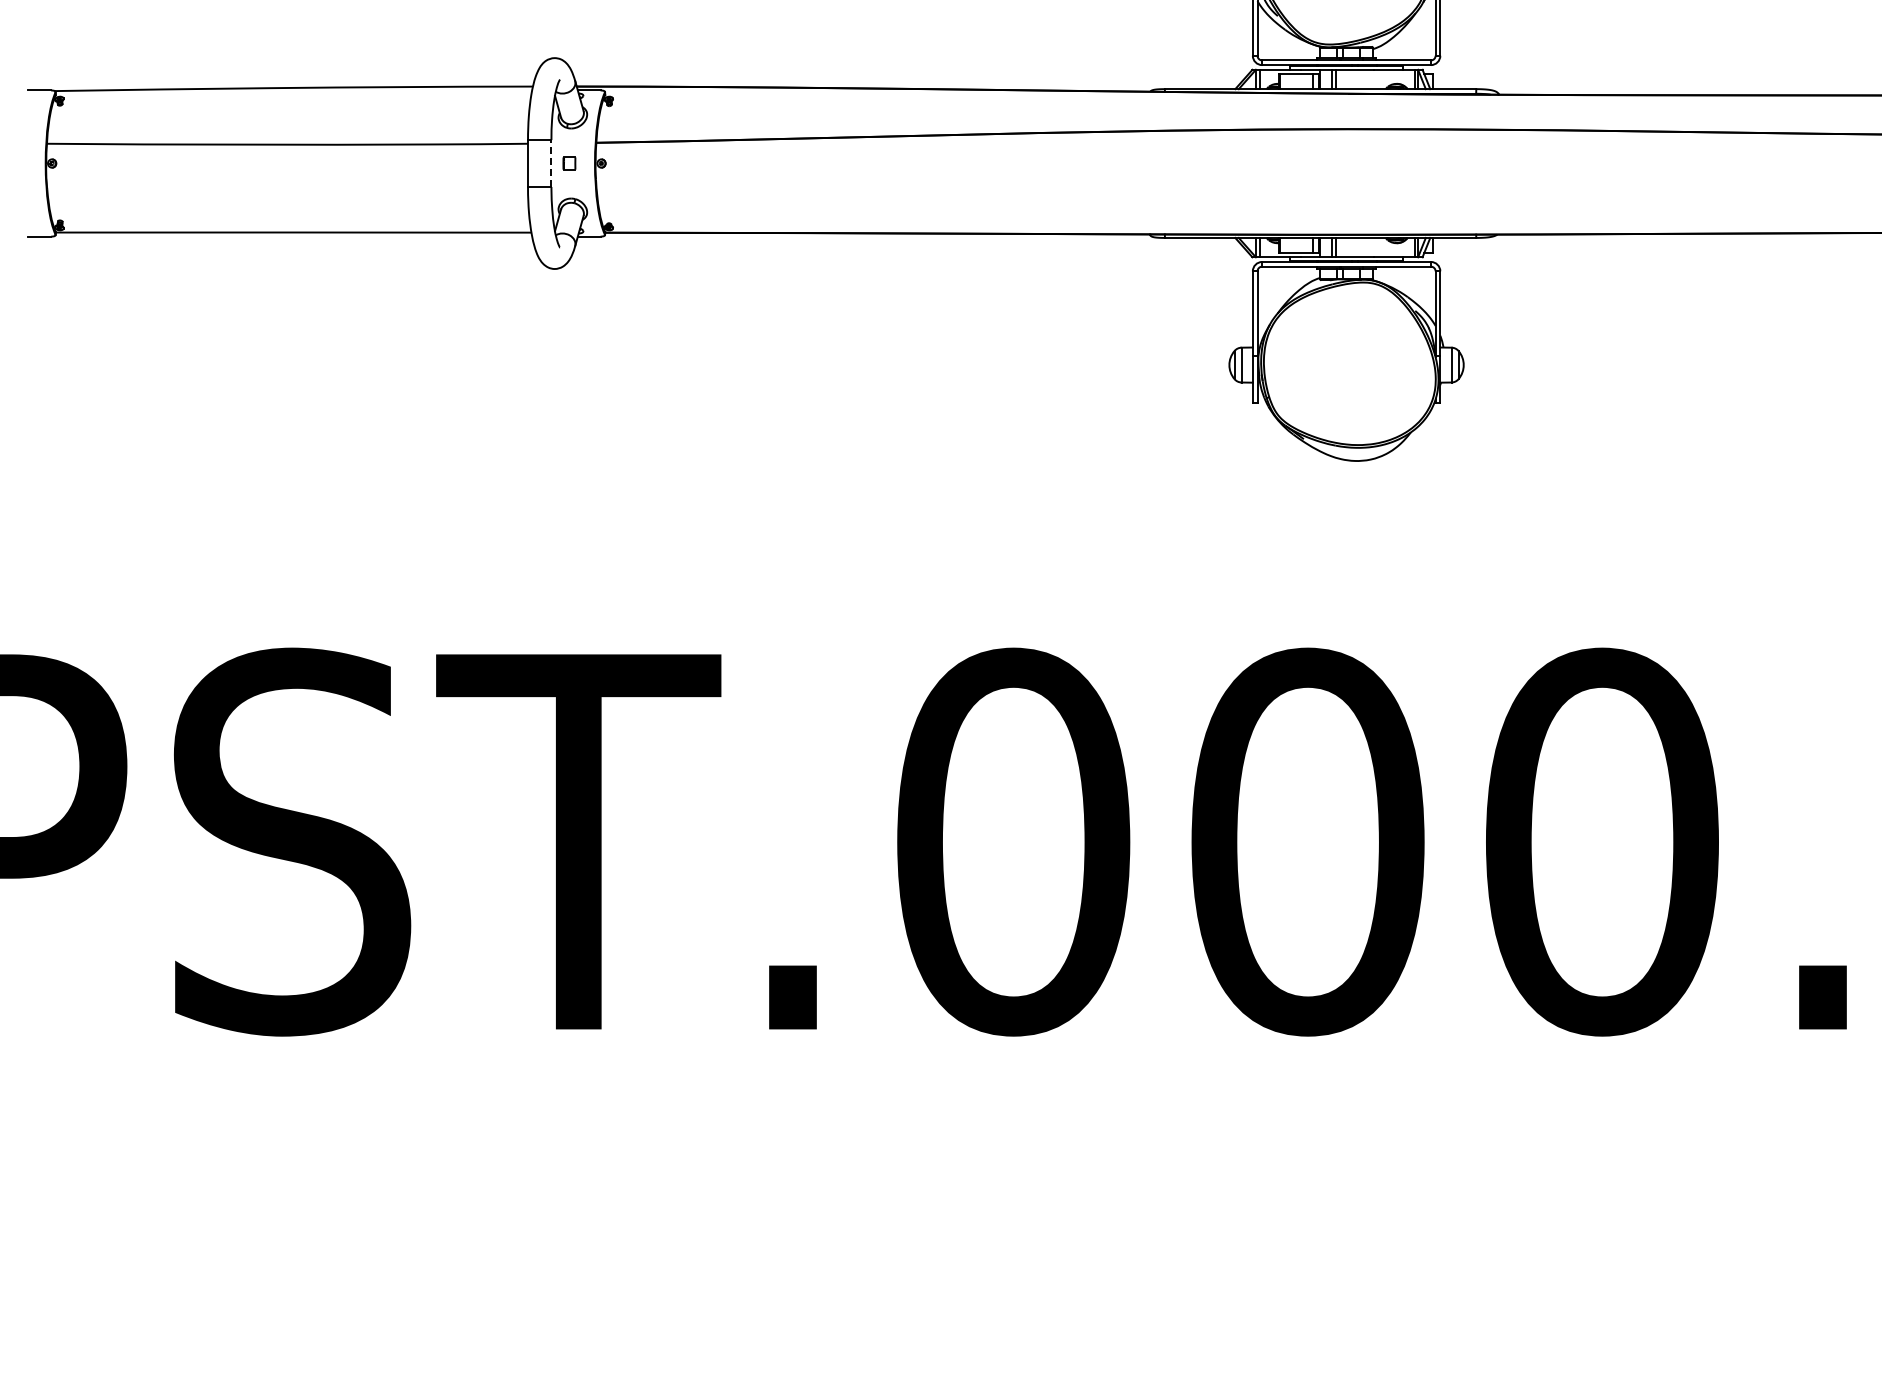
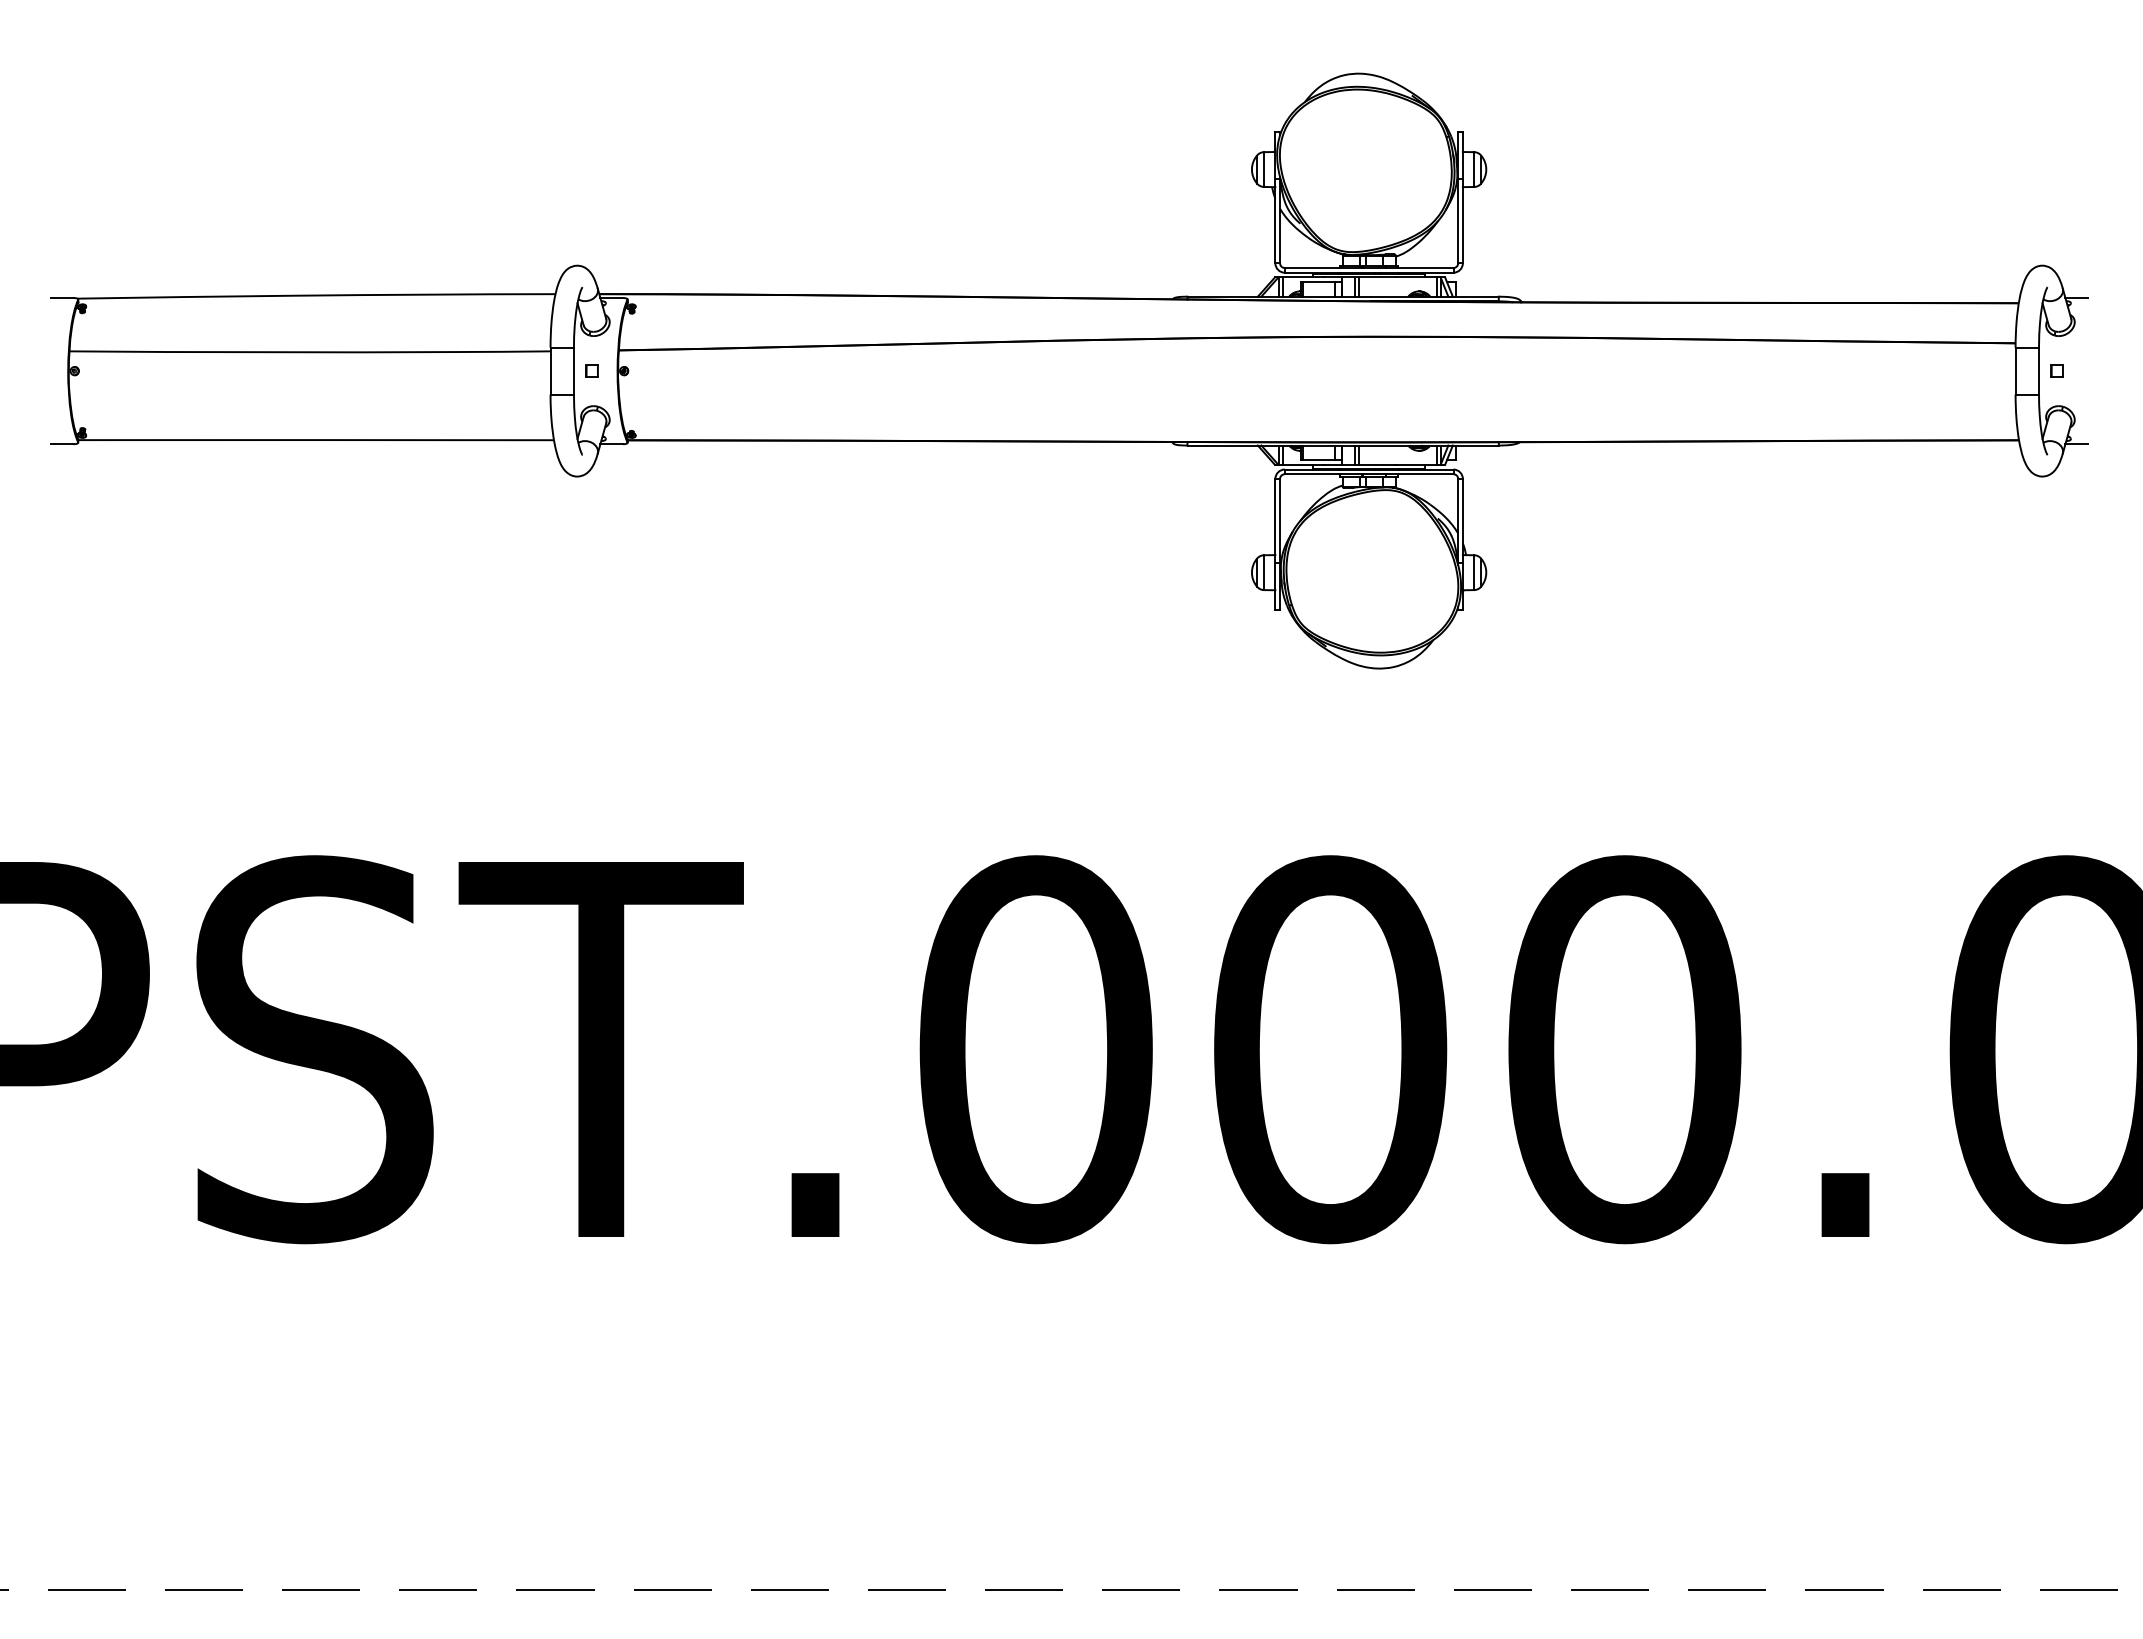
line: (551, 162) -> (574, 370), dashed -> solid

